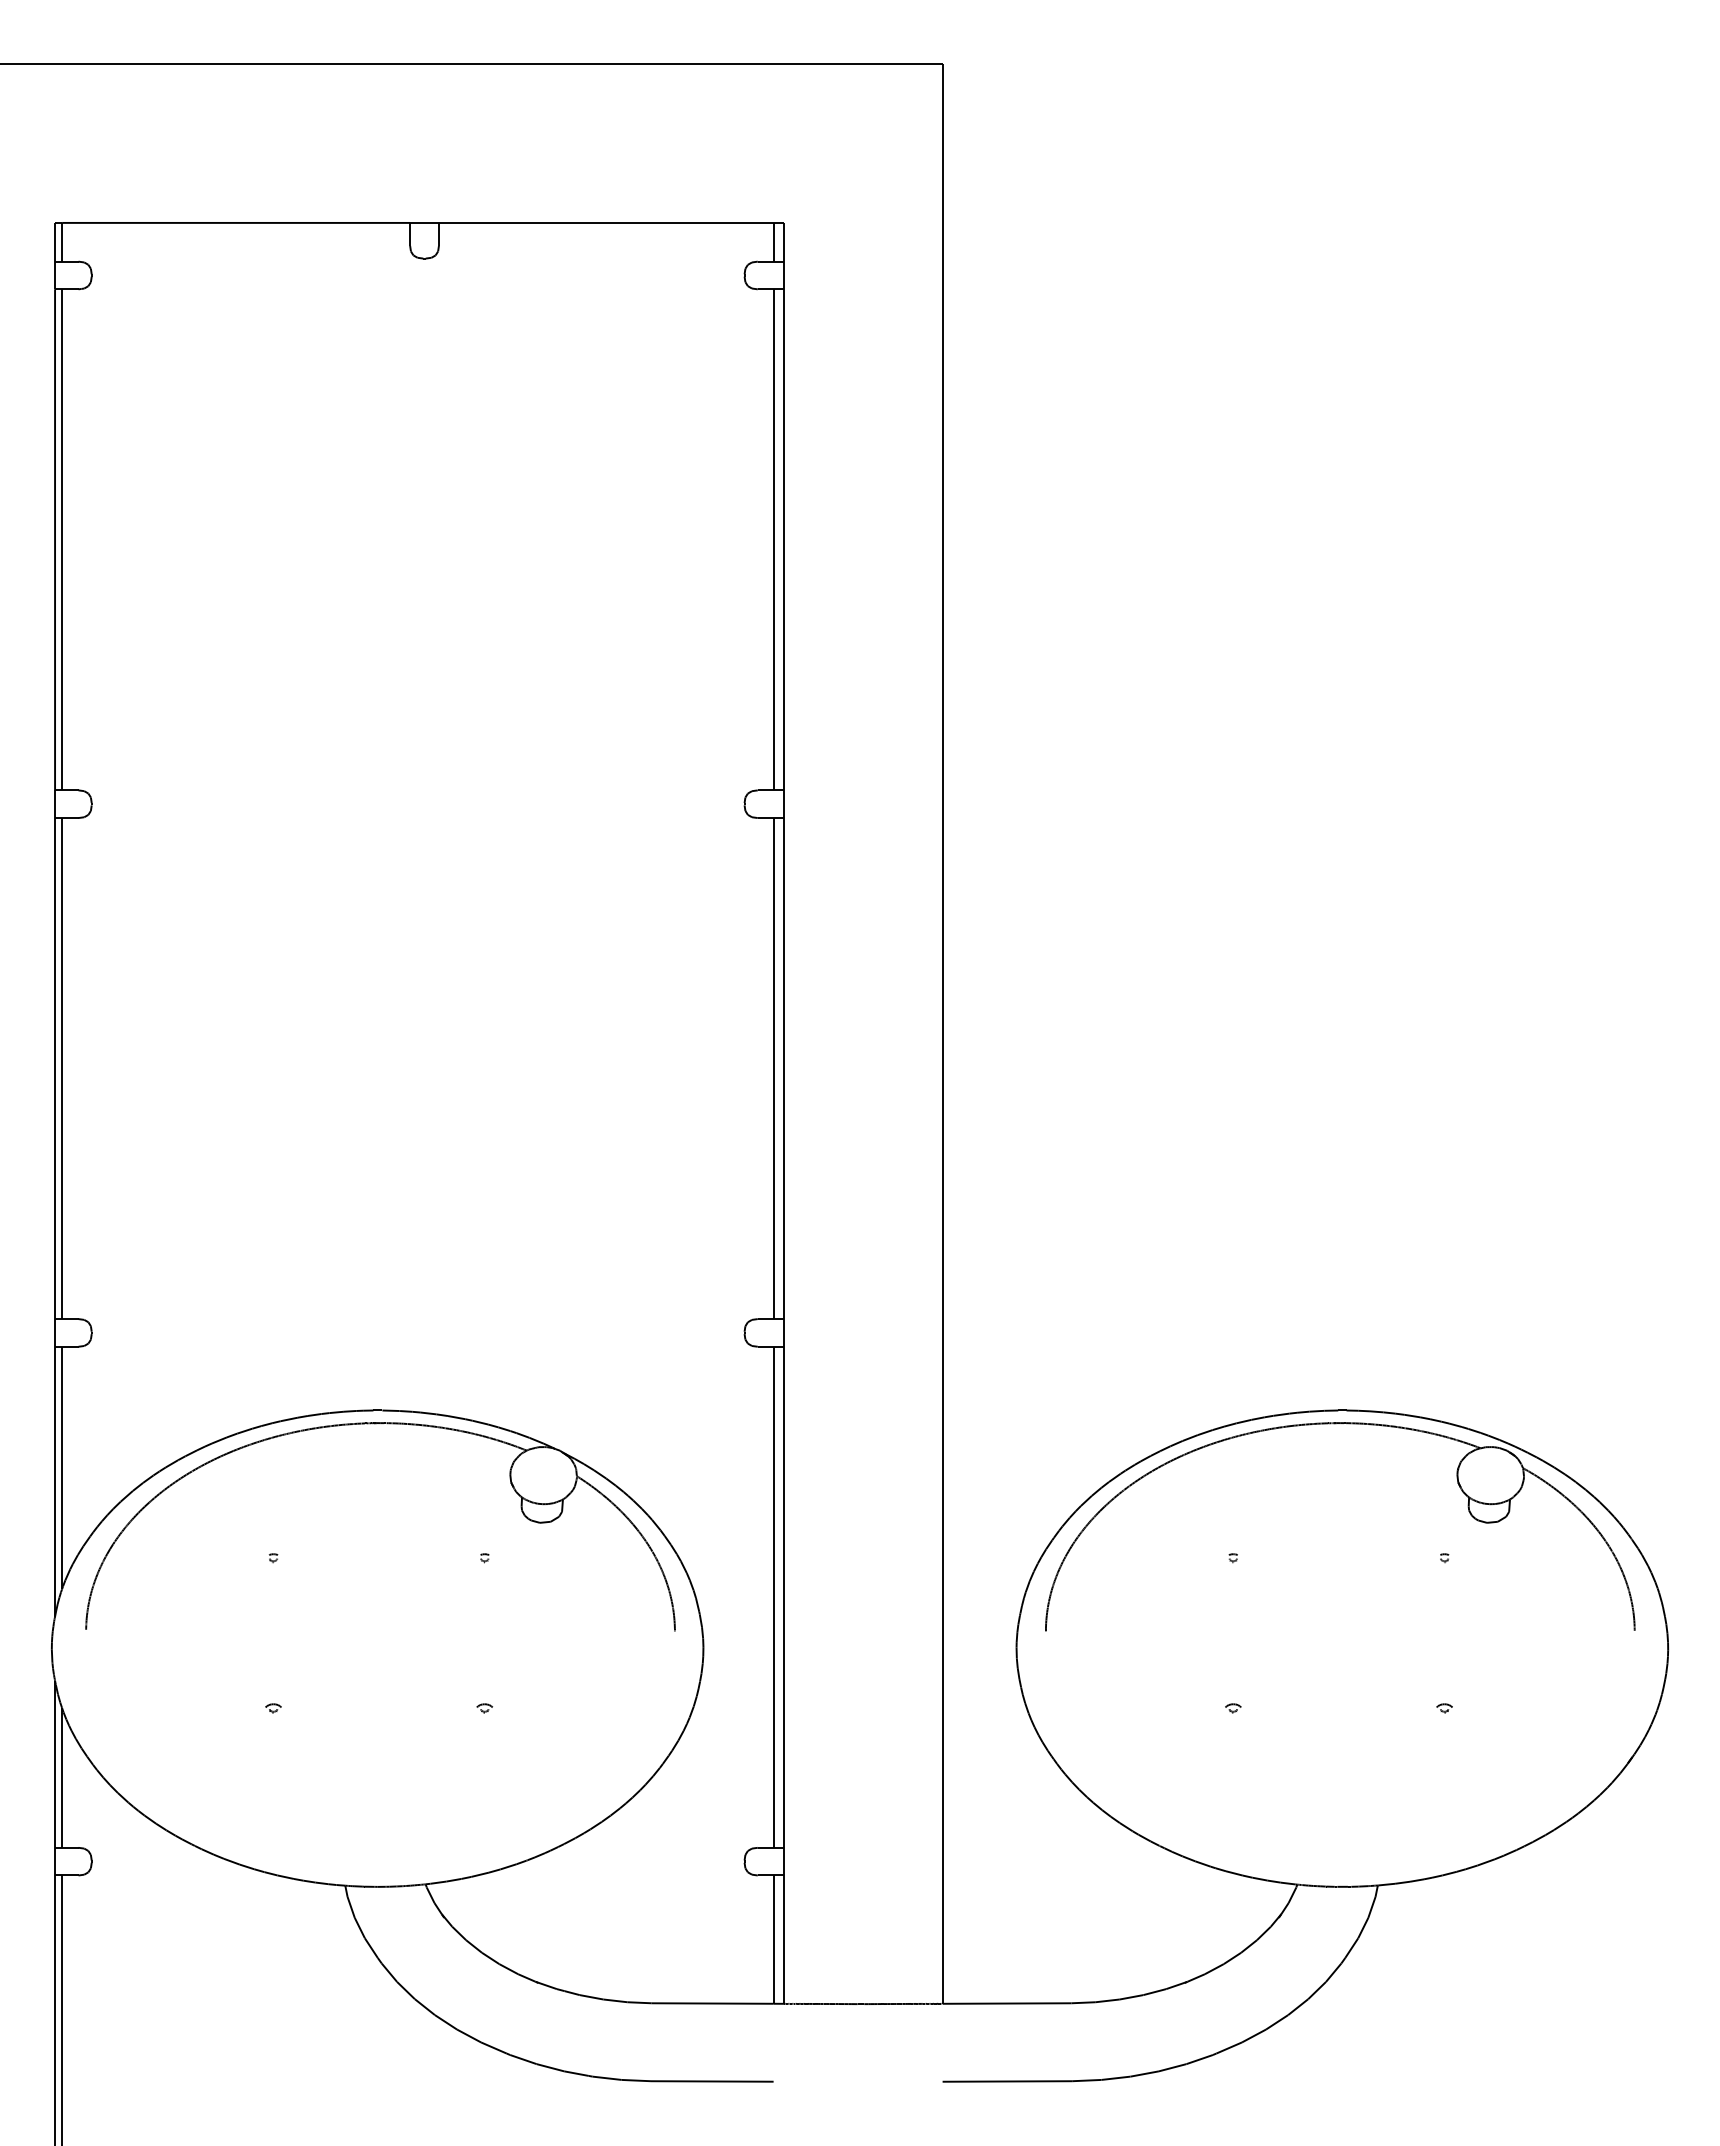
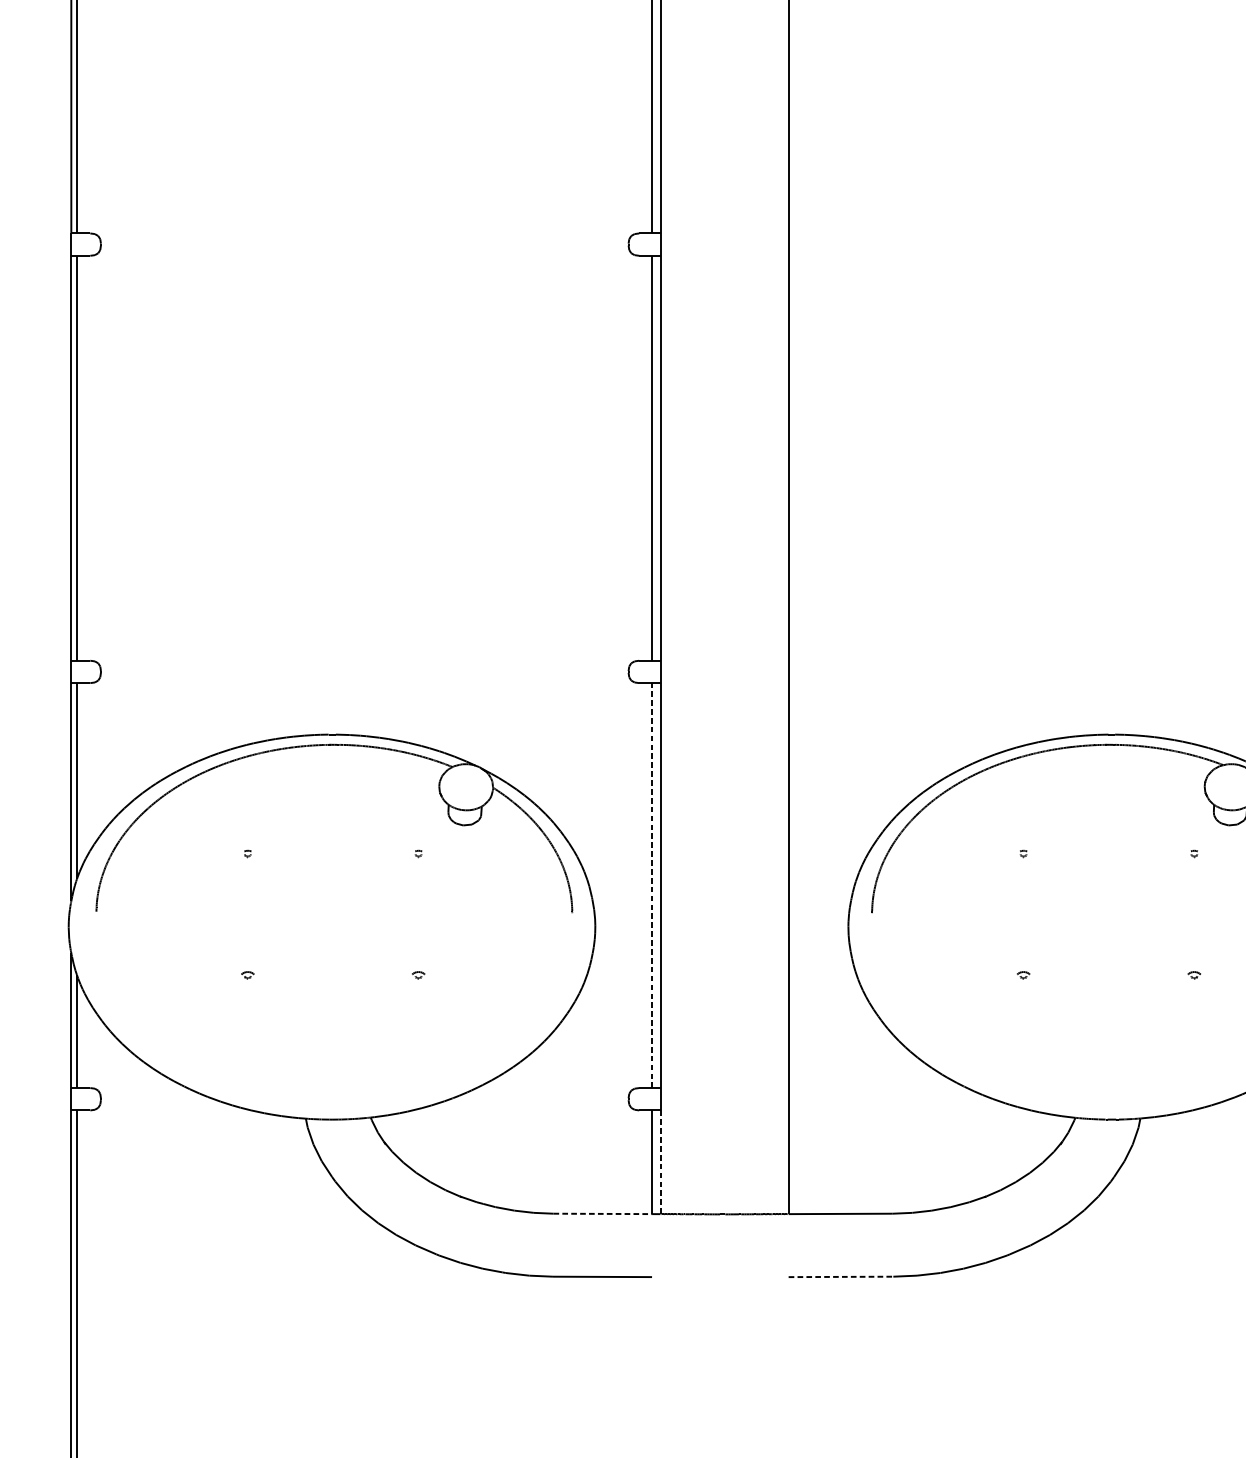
line: (773, 1597) -> (651, 885), solid -> dashed
line: (784, 1940) -> (660, 1162), solid -> dashed
line: (712, 2003) -> (602, 1213), solid -> dashed
line: (1007, 2081) -> (841, 1276), solid -> dashed

